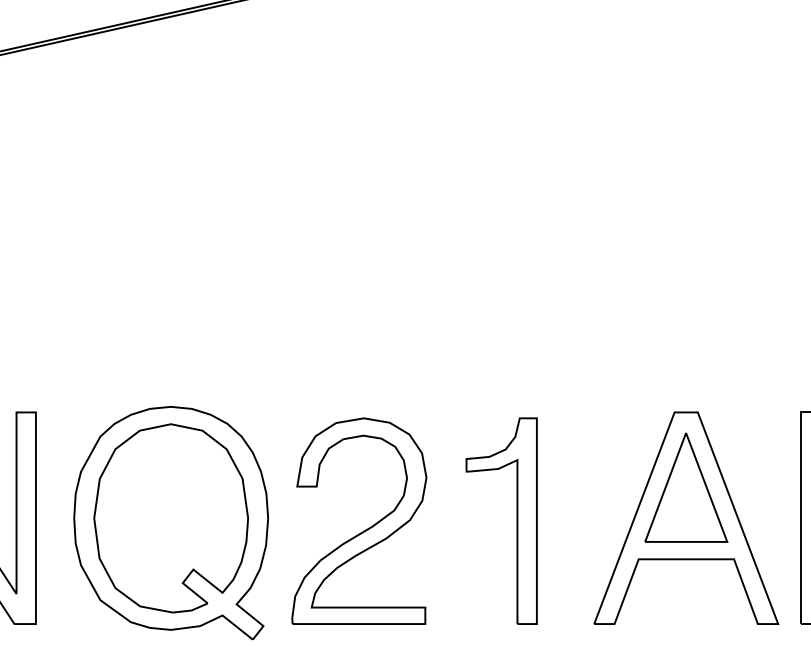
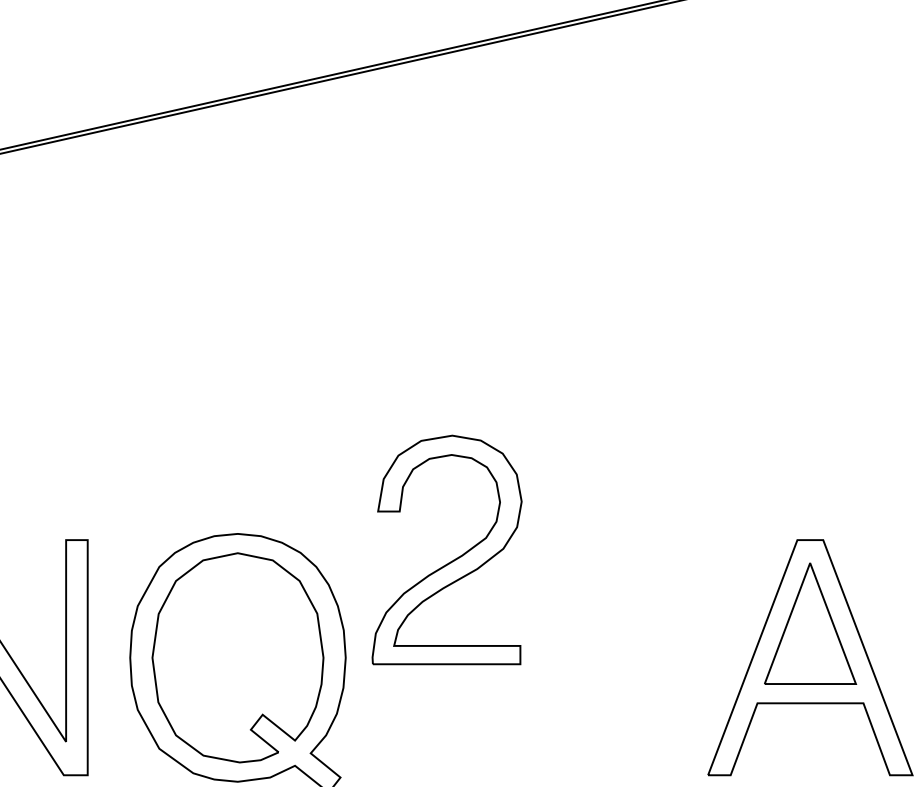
part: (516, 520) -> (621, 660), removed
part: (365, 529) -> (453, 559), moved

